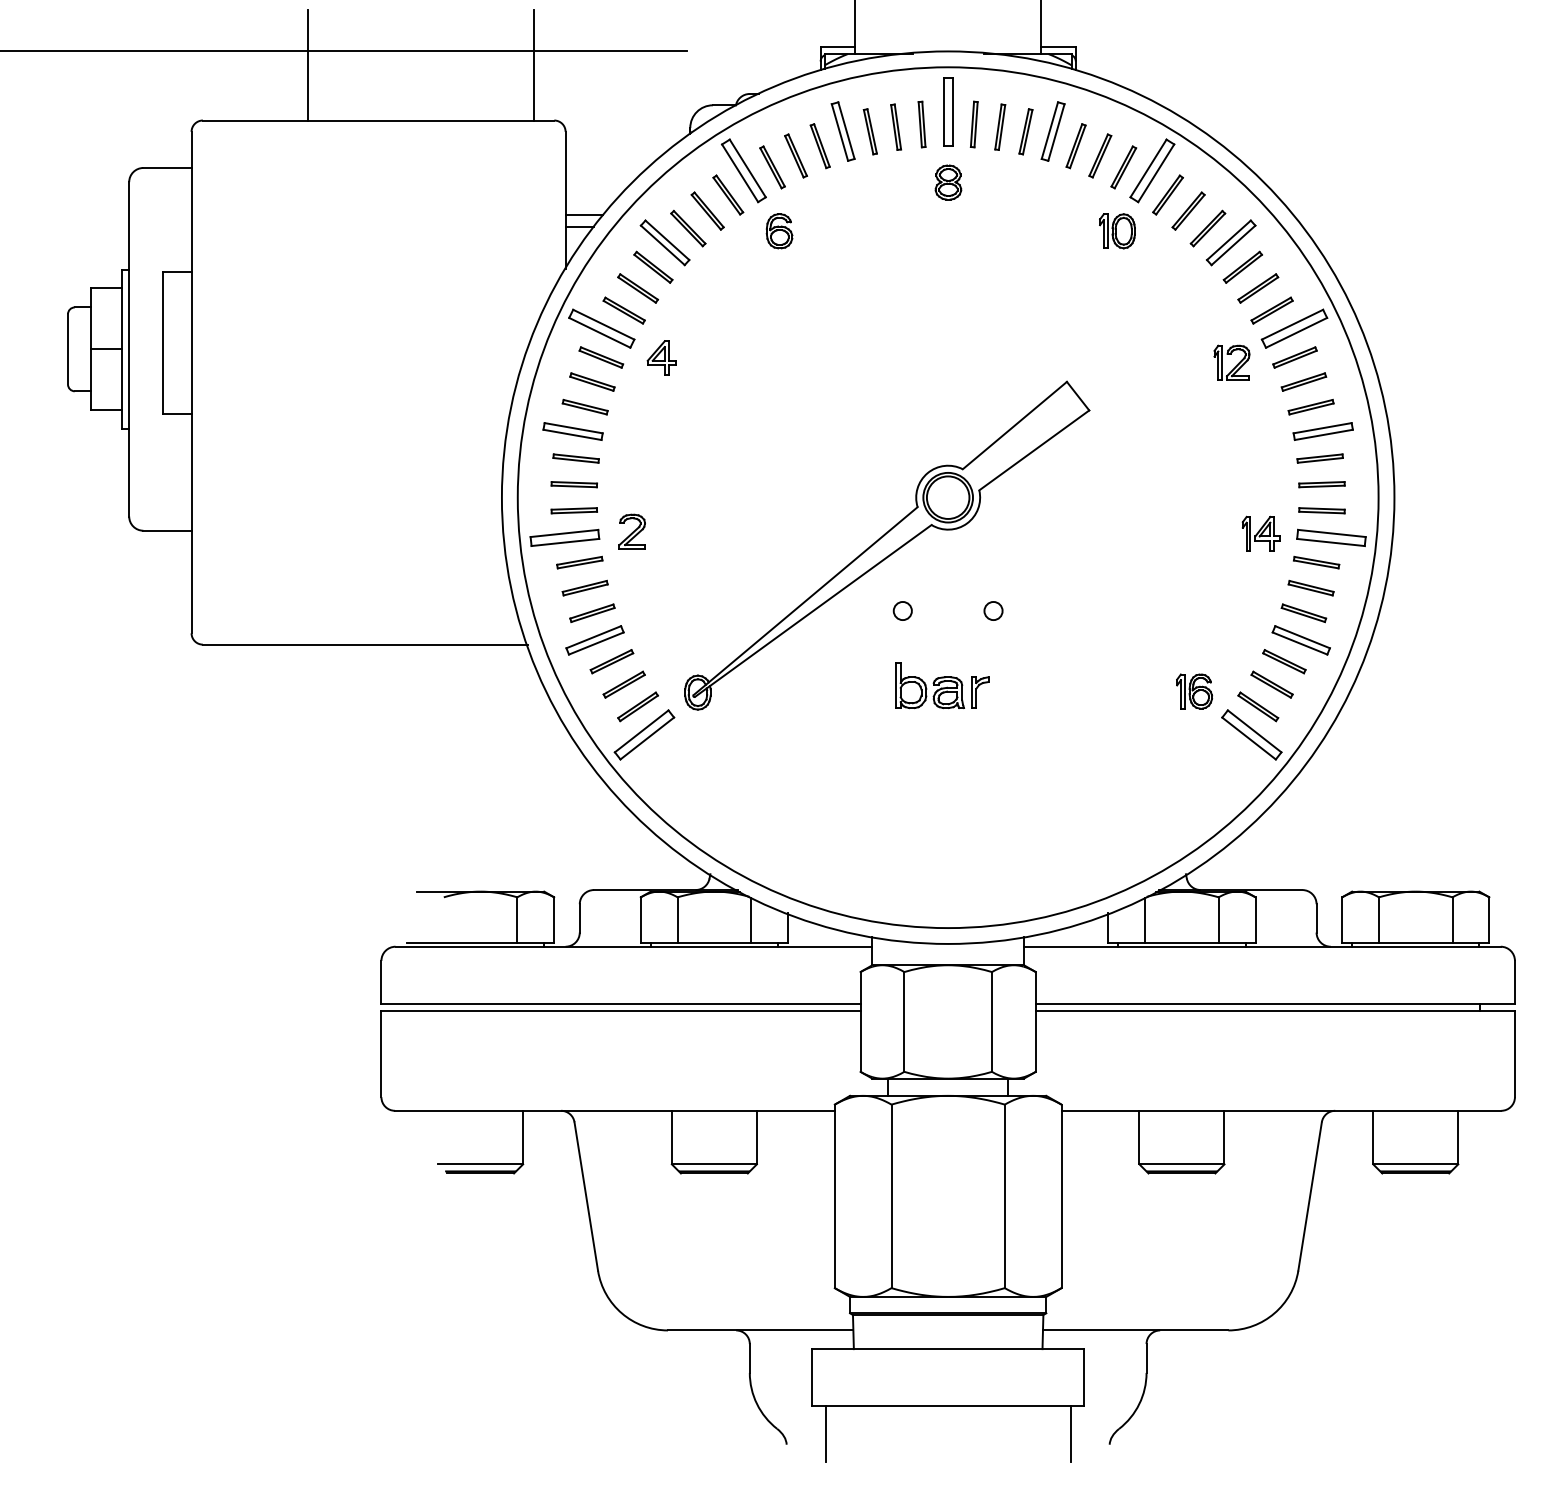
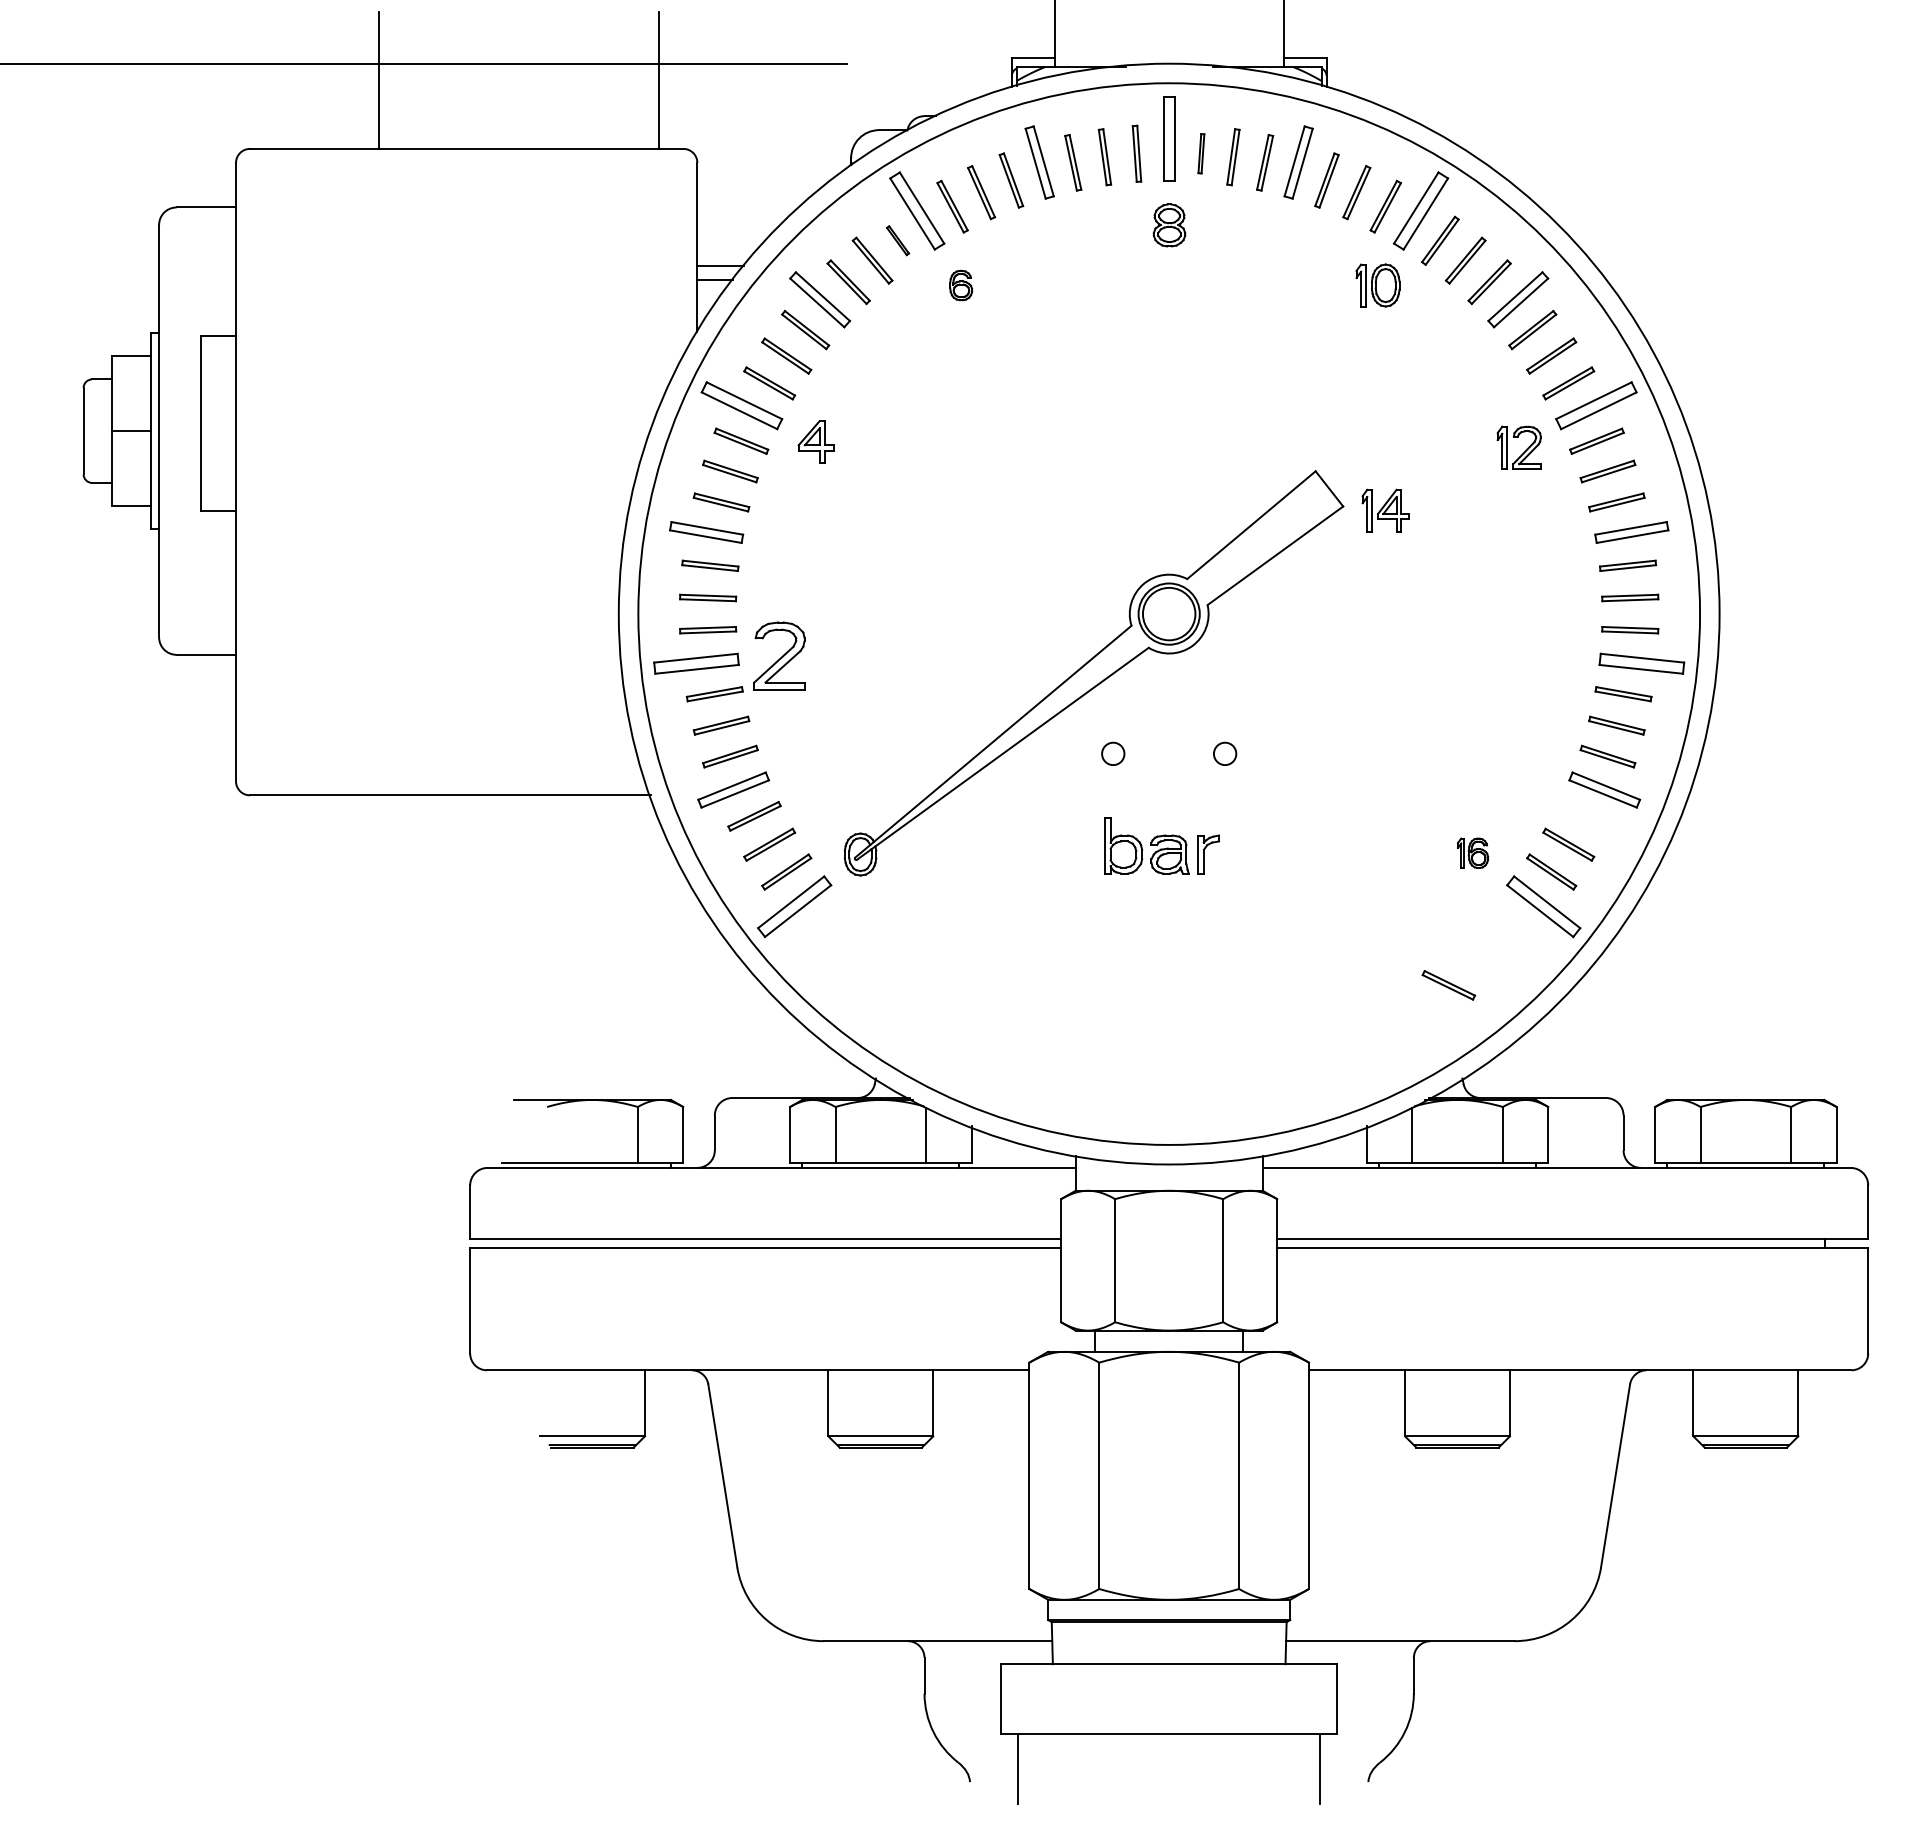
part: (974, 124) -> (1201, 153), size x0.7
part: (727, 194) -> (897, 240), size x0.6
part: (778, 231) -> (960, 285), size x0.7
part: (632, 531) -> (779, 655), size x1.6
part: (1261, 533) -> (1385, 510), moved
part: (1284, 661) -> (1448, 985), moved
part: (1194, 691) -> (1472, 853), size x0.7

